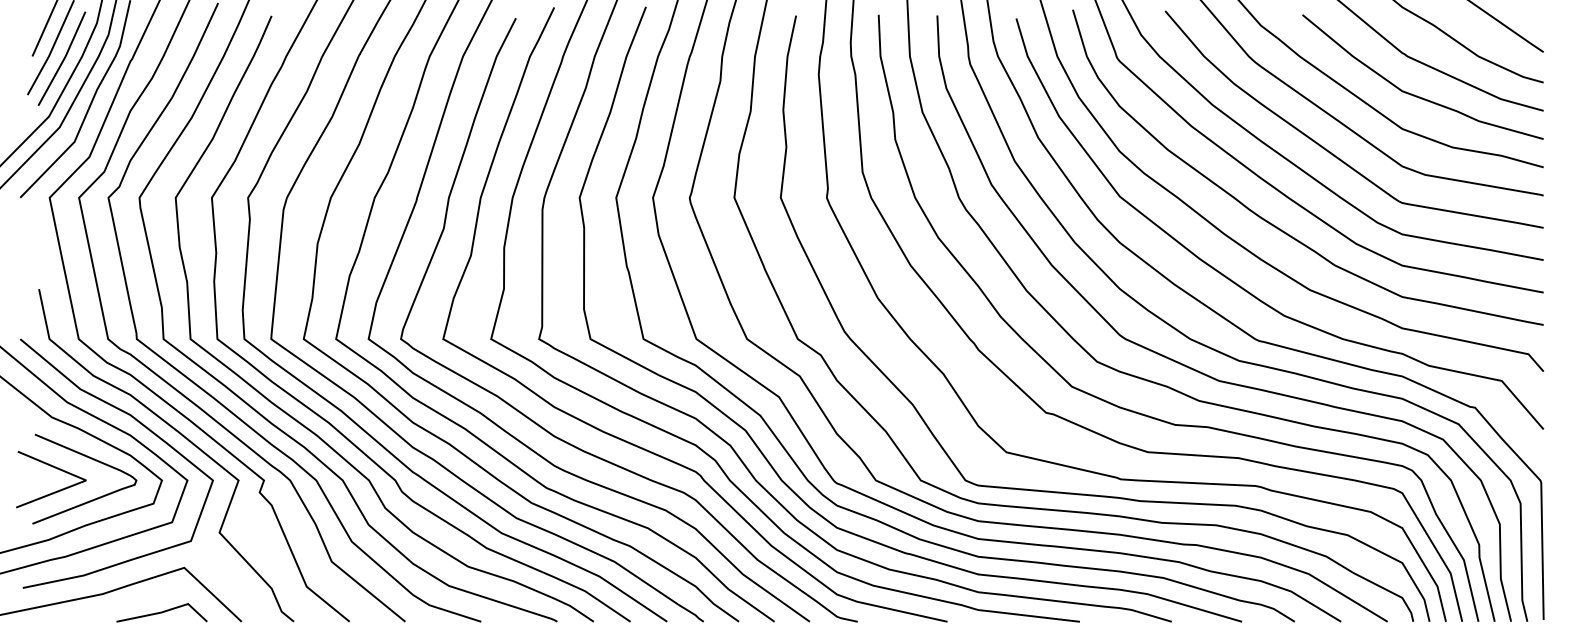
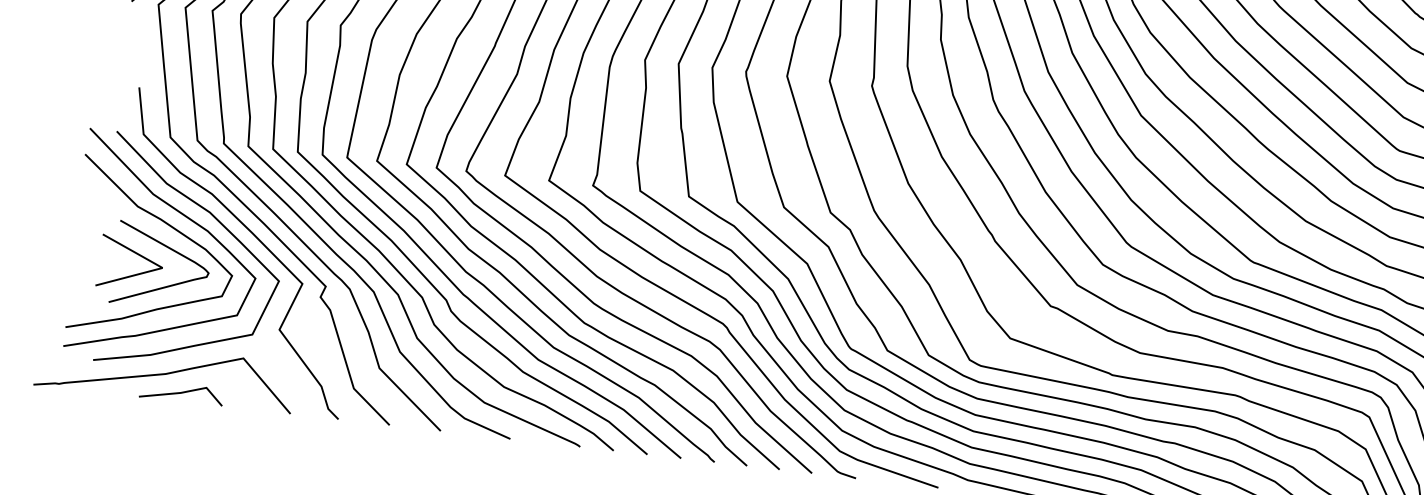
line: (161, 612) -> (181, 392), moved

